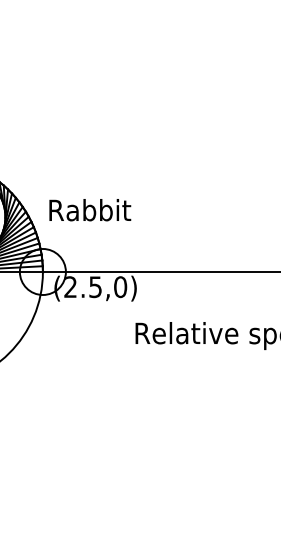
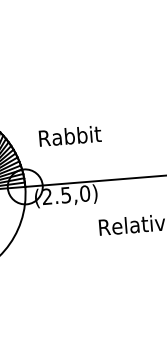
text: (90, 210) -> (70, 136), moved

